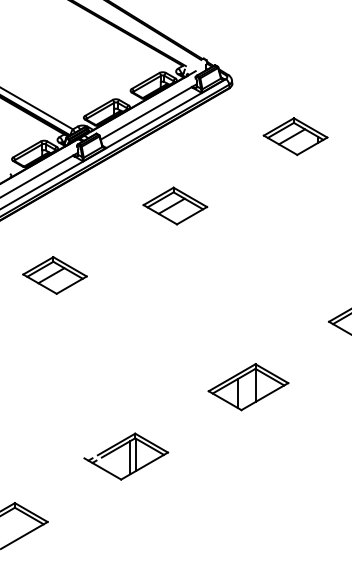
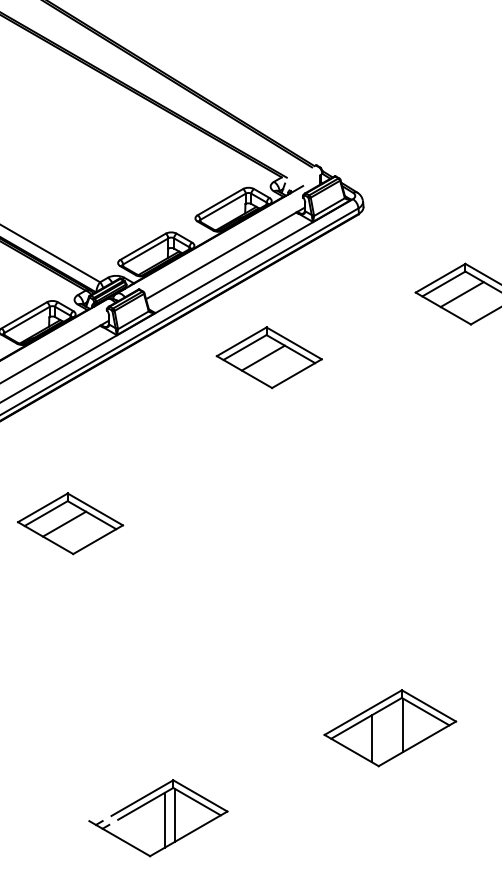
part: (175, 205) -> (269, 356), moved
part: (248, 387) -> (390, 728), moved
part: (126, 456) -> (158, 818), moved

